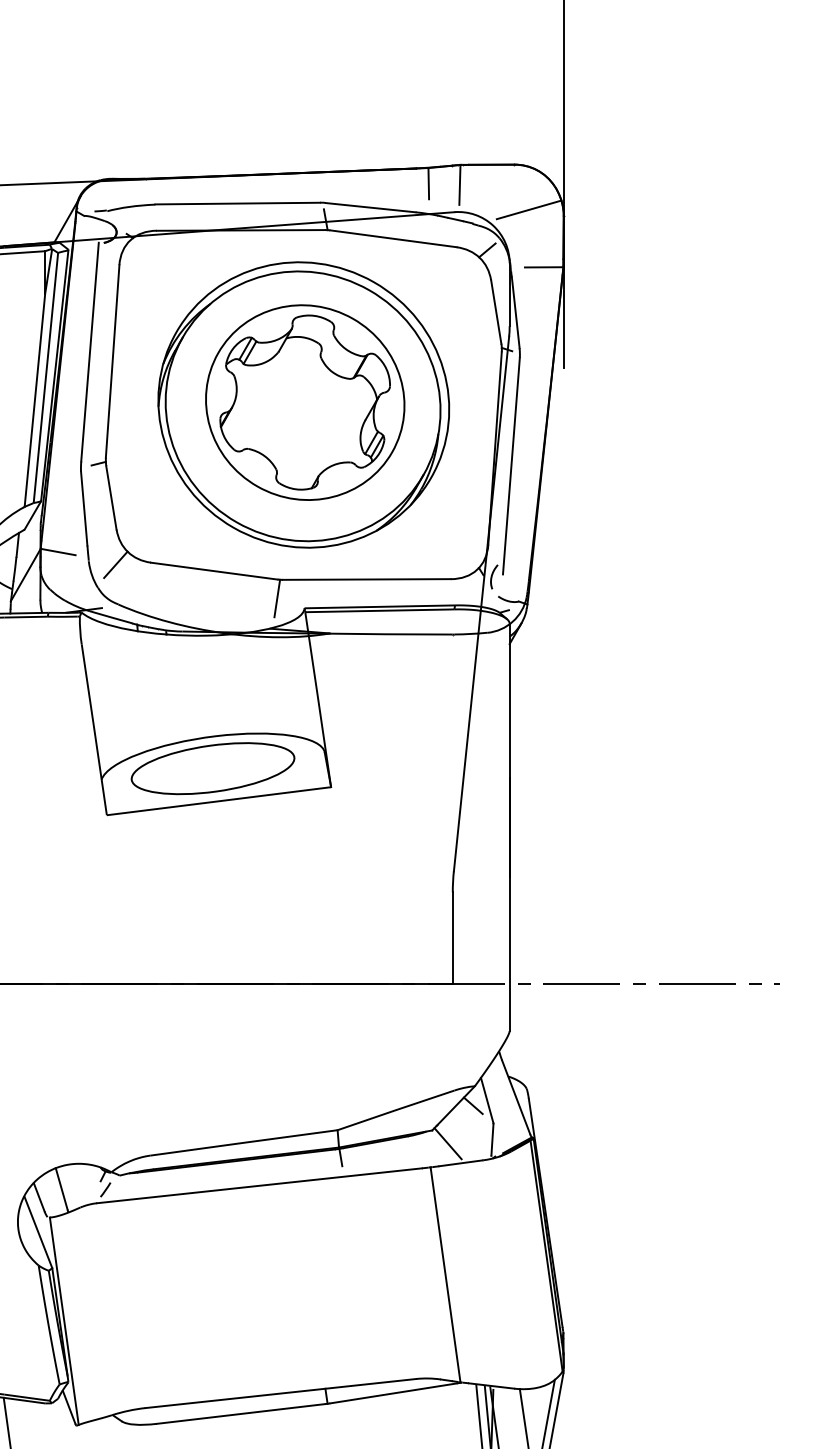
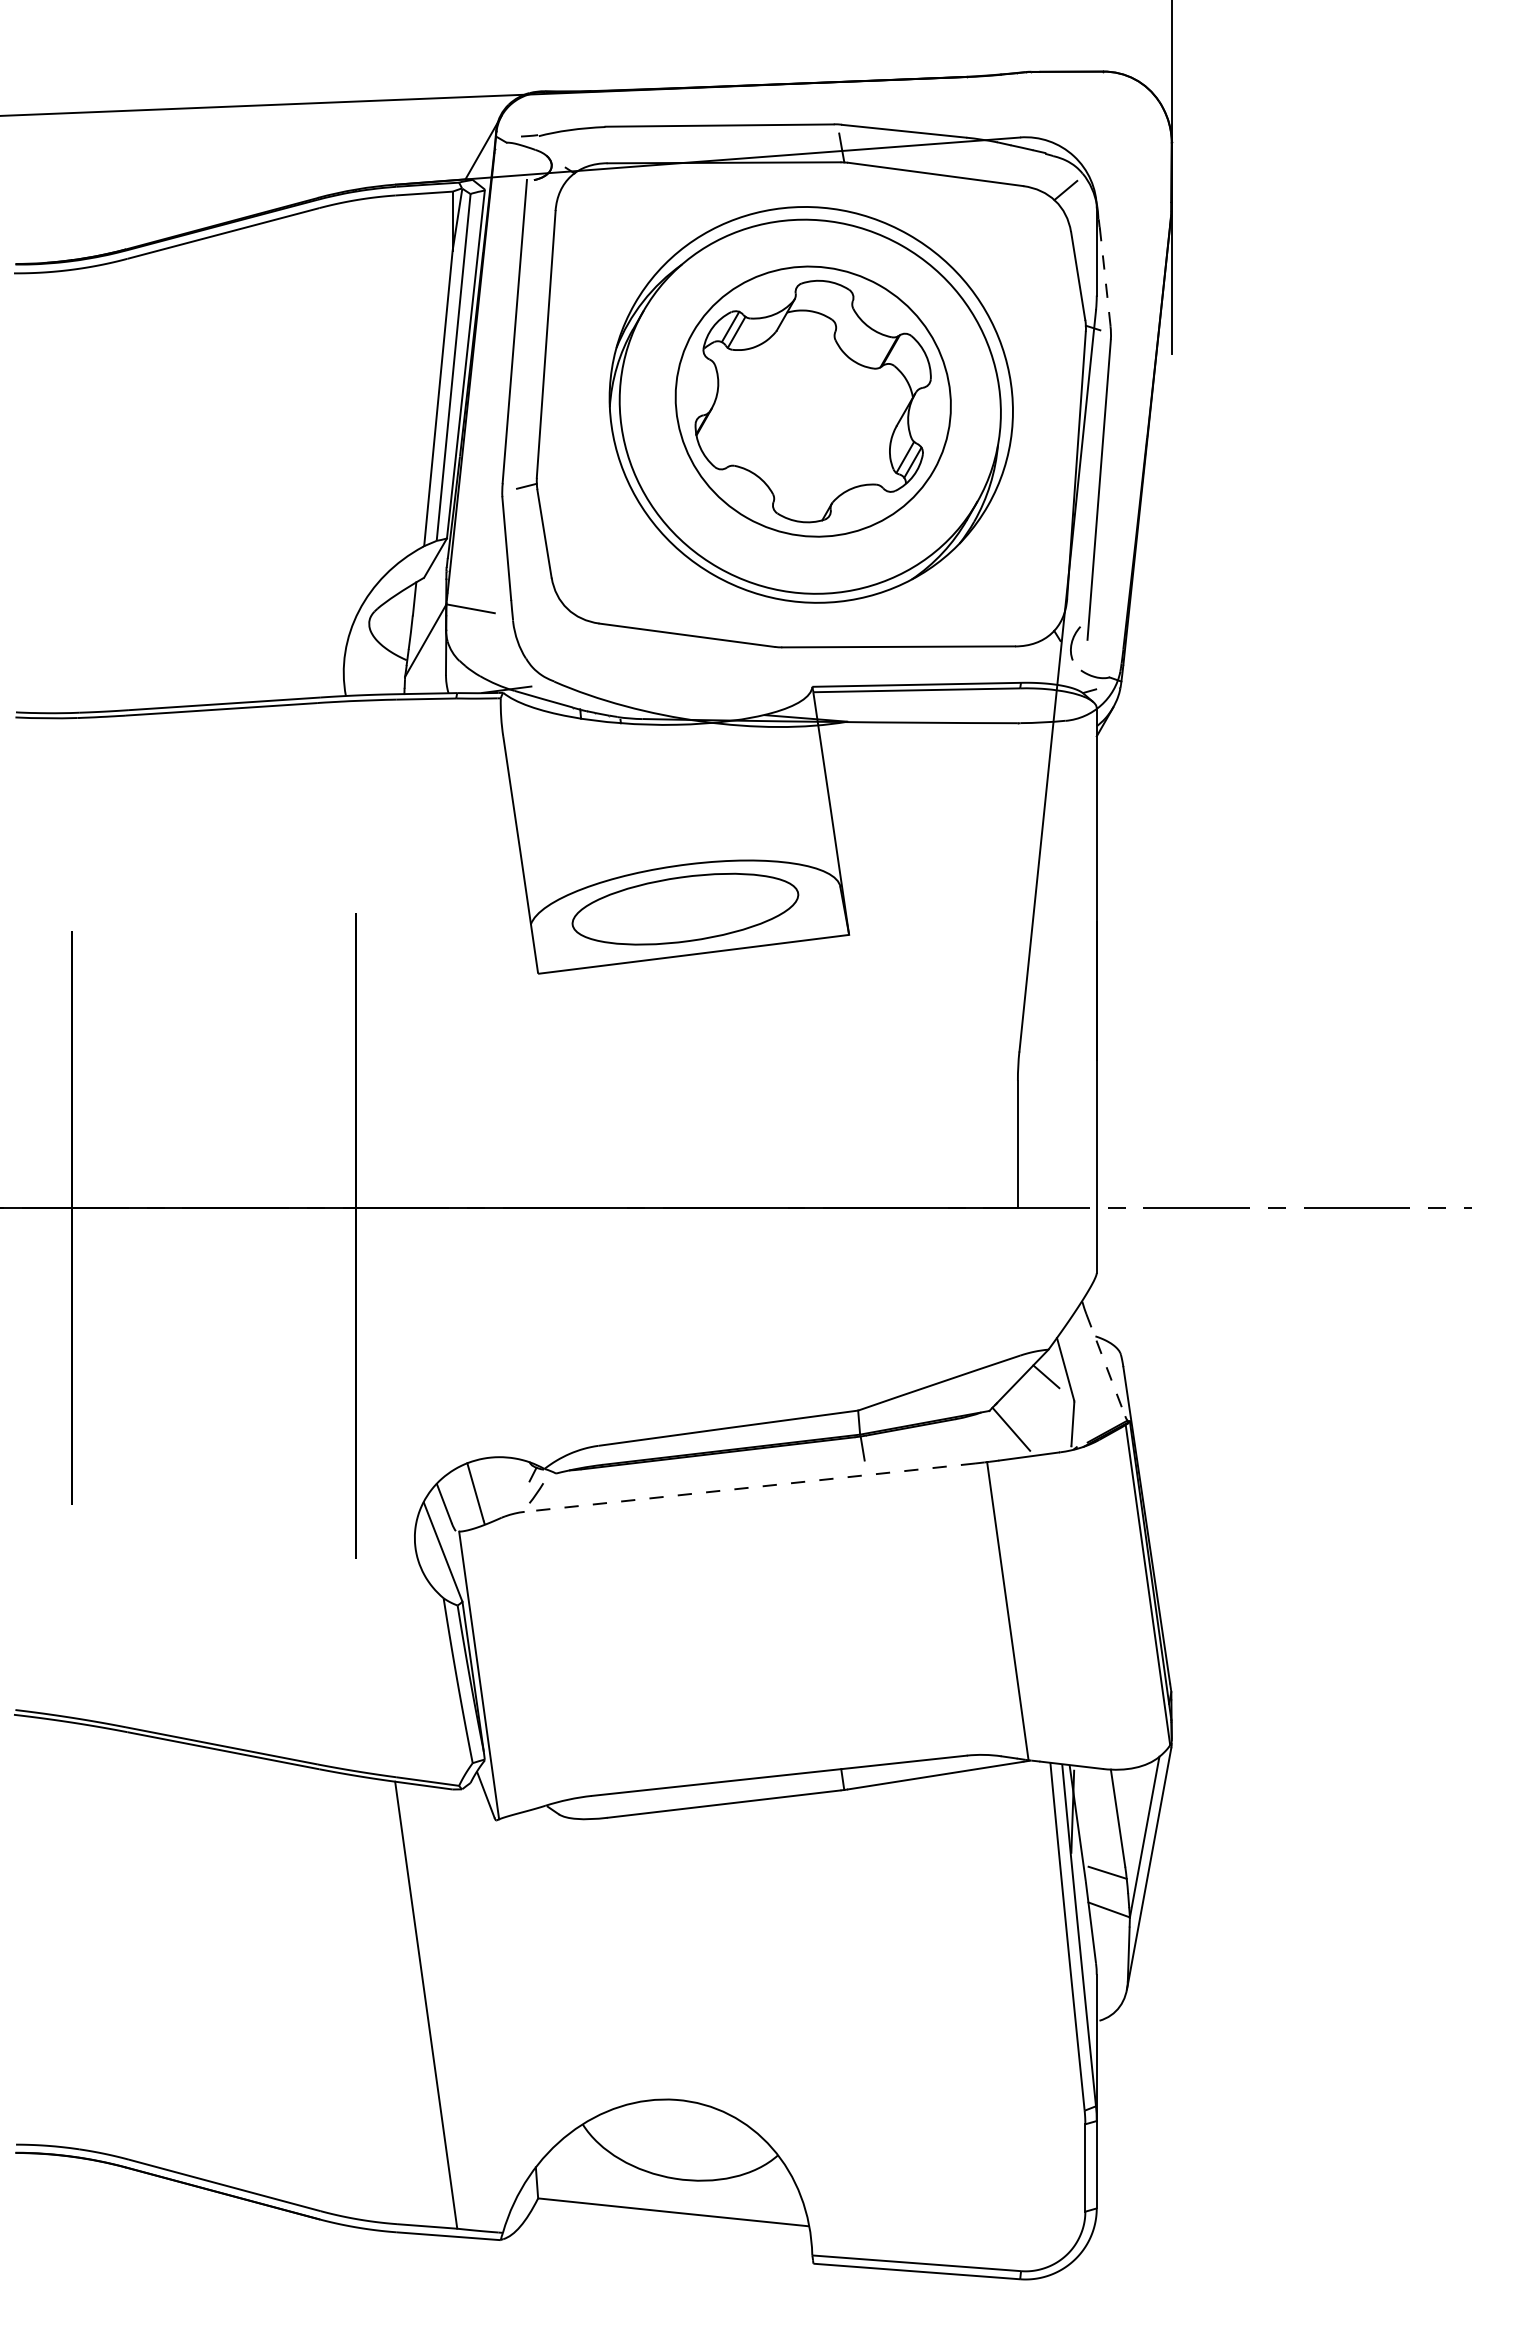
line: (428, 183) -> (984, 97), removed
line: (459, 184) -> (1027, 99), removed
line: (528, 210) -> (1123, 134), removed
line: (544, 266) -> (1144, 213), removed
line: (515, 312) -> (1105, 276), solid -> dashed
line: (115, 564) -> (550, 626), removed
line: (277, 598) -> (774, 673), removed
line: (515, 1097) -> (1105, 1365), solid -> dashed
line: (259, 1185) -> (749, 1487), solid -> dashed

